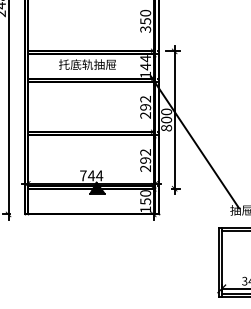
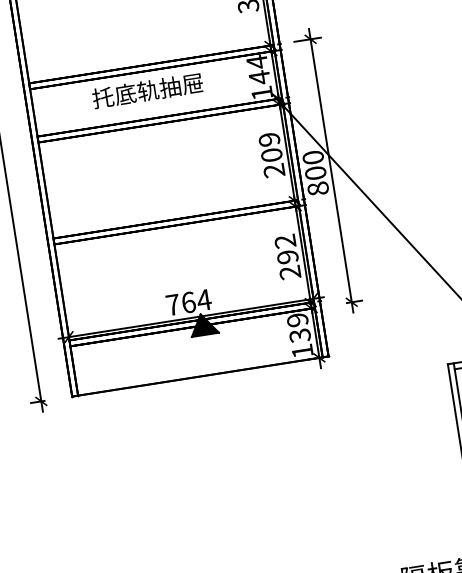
text: (145, 102) -> (270, 145), 292 -> 209
text: (91, 175) -> (188, 301), 744 -> 764
text: (145, 197) -> (298, 327), 150 -> 139

